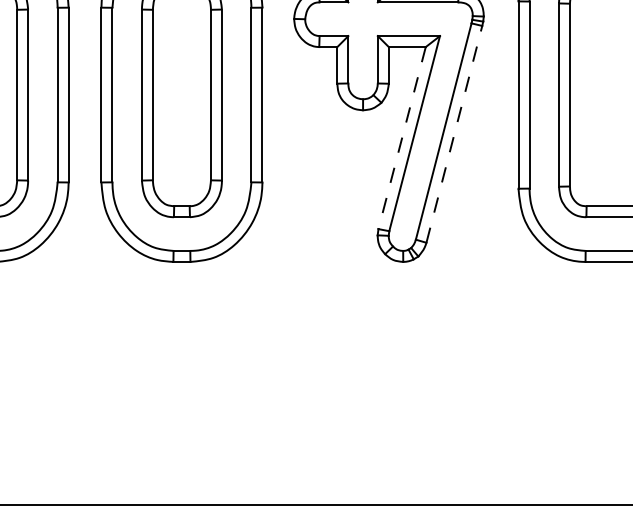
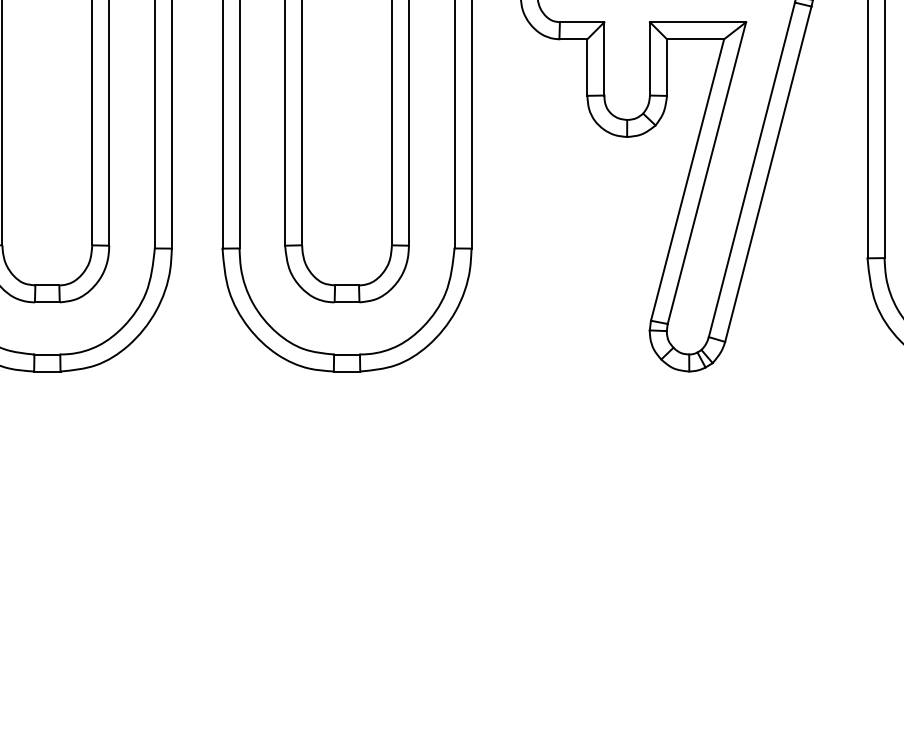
line: (454, 134) -> (768, 174), dashed -> solid
line: (402, 138) -> (688, 180), dashed -> solid

